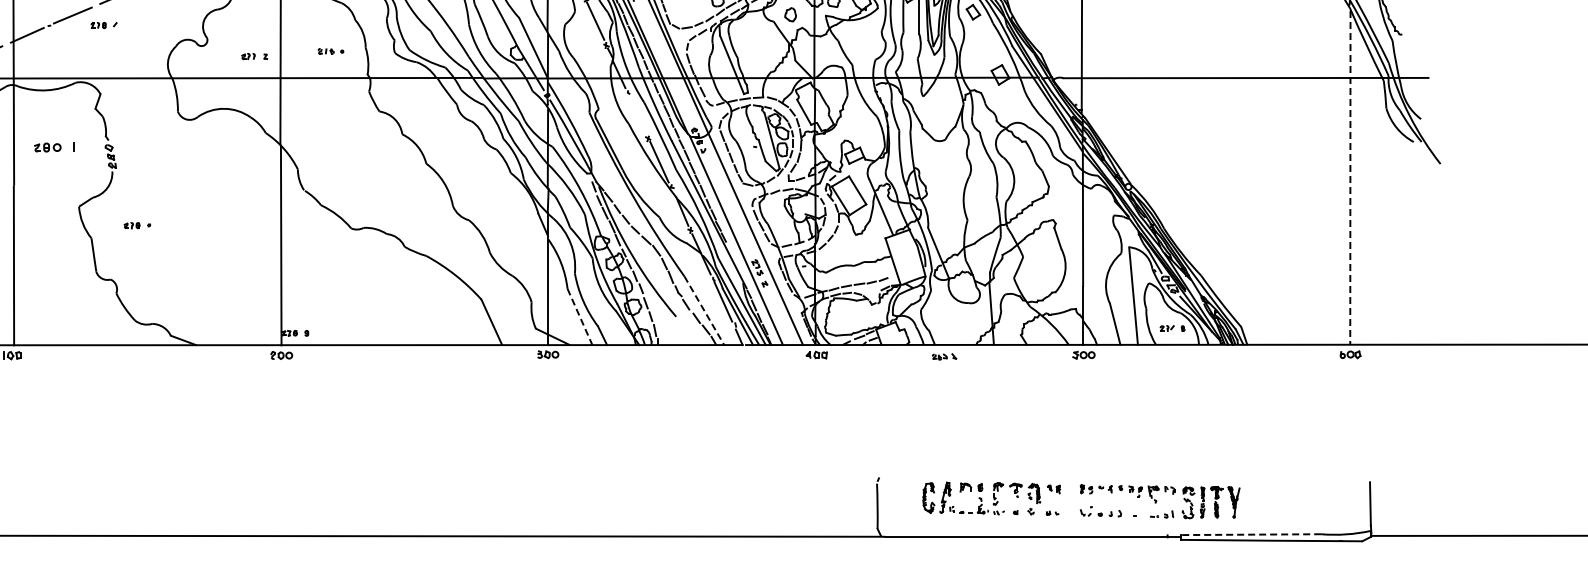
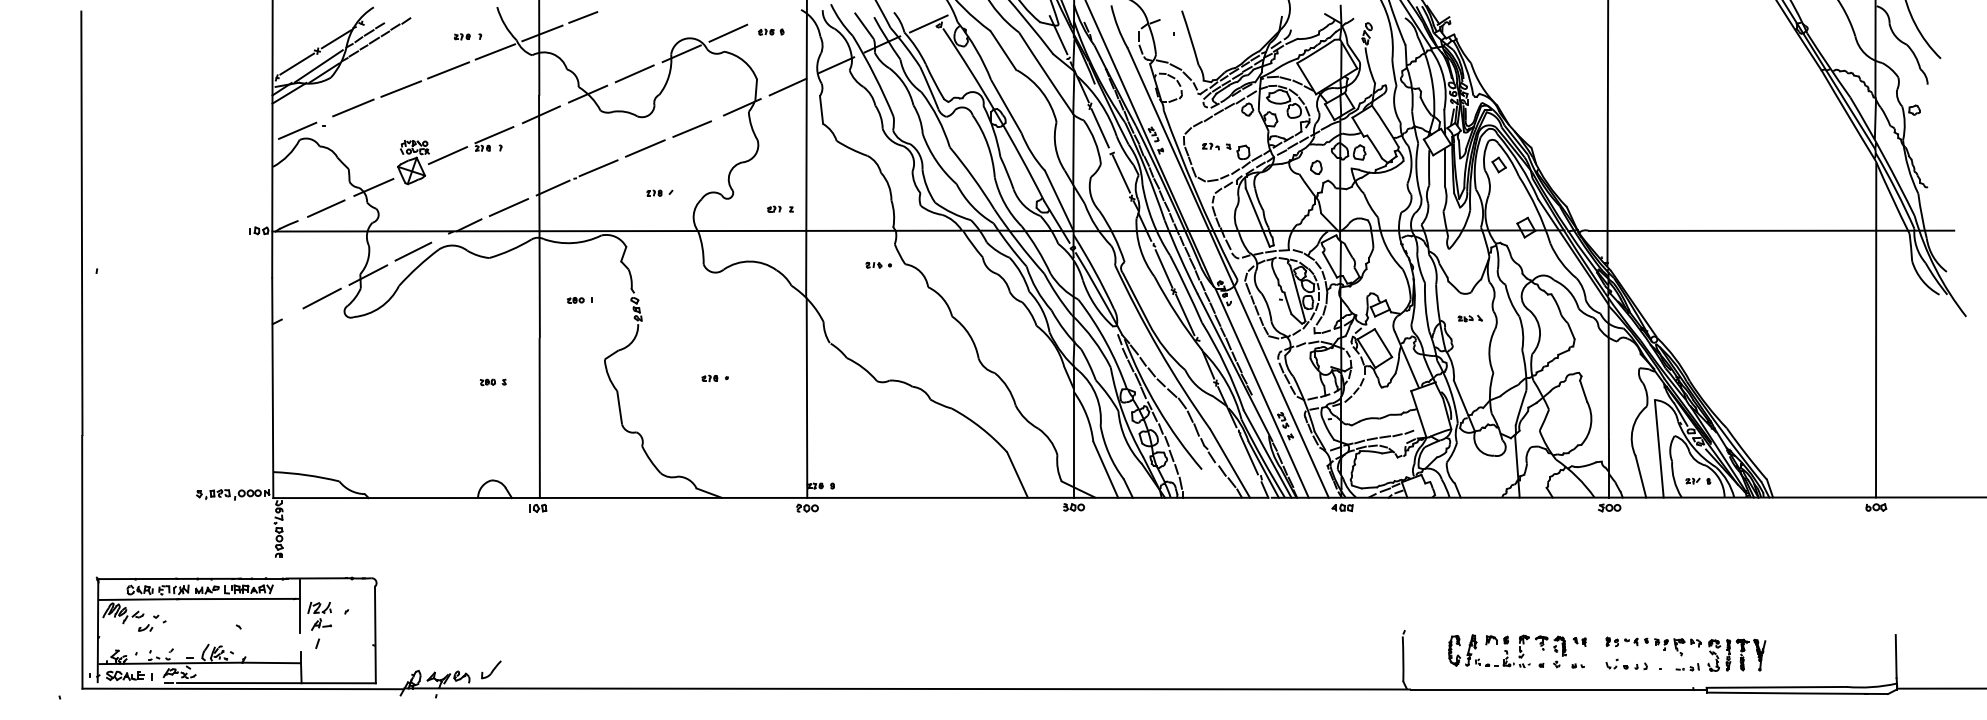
part: (103, 24) -> (659, 192), moved
part: (330, 50) -> (878, 264), moved
line: (637, 115) -> (1163, 268), added
part: (53, 147) -> (579, 300), size x0.62
line: (1350, 177) -> (1876, 330), dashed -> solid
part: (136, 225) -> (714, 378), moved
line: (704, 310) -> (1230, 463), dashed -> solid
line: (579, 316) -> (1105, 469), dashed -> solid
part: (943, 356) -> (1469, 318), moved
line: (1250, 534) -> (1776, 687), dashed -> solid

